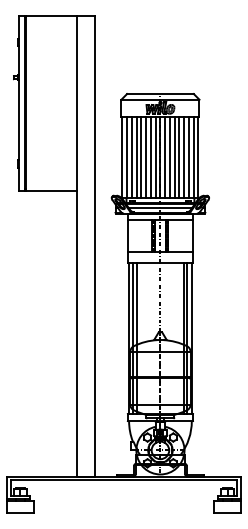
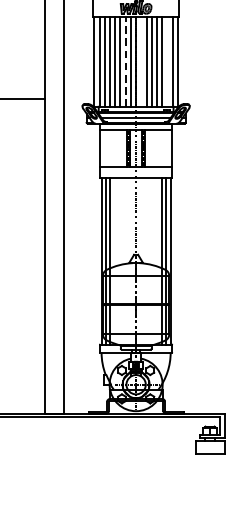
line: (150, 157) -> (125, 61), solid -> dashed
line: (165, 157) -> (141, 61), removed
line: (188, 157) -> (167, 61), removed

